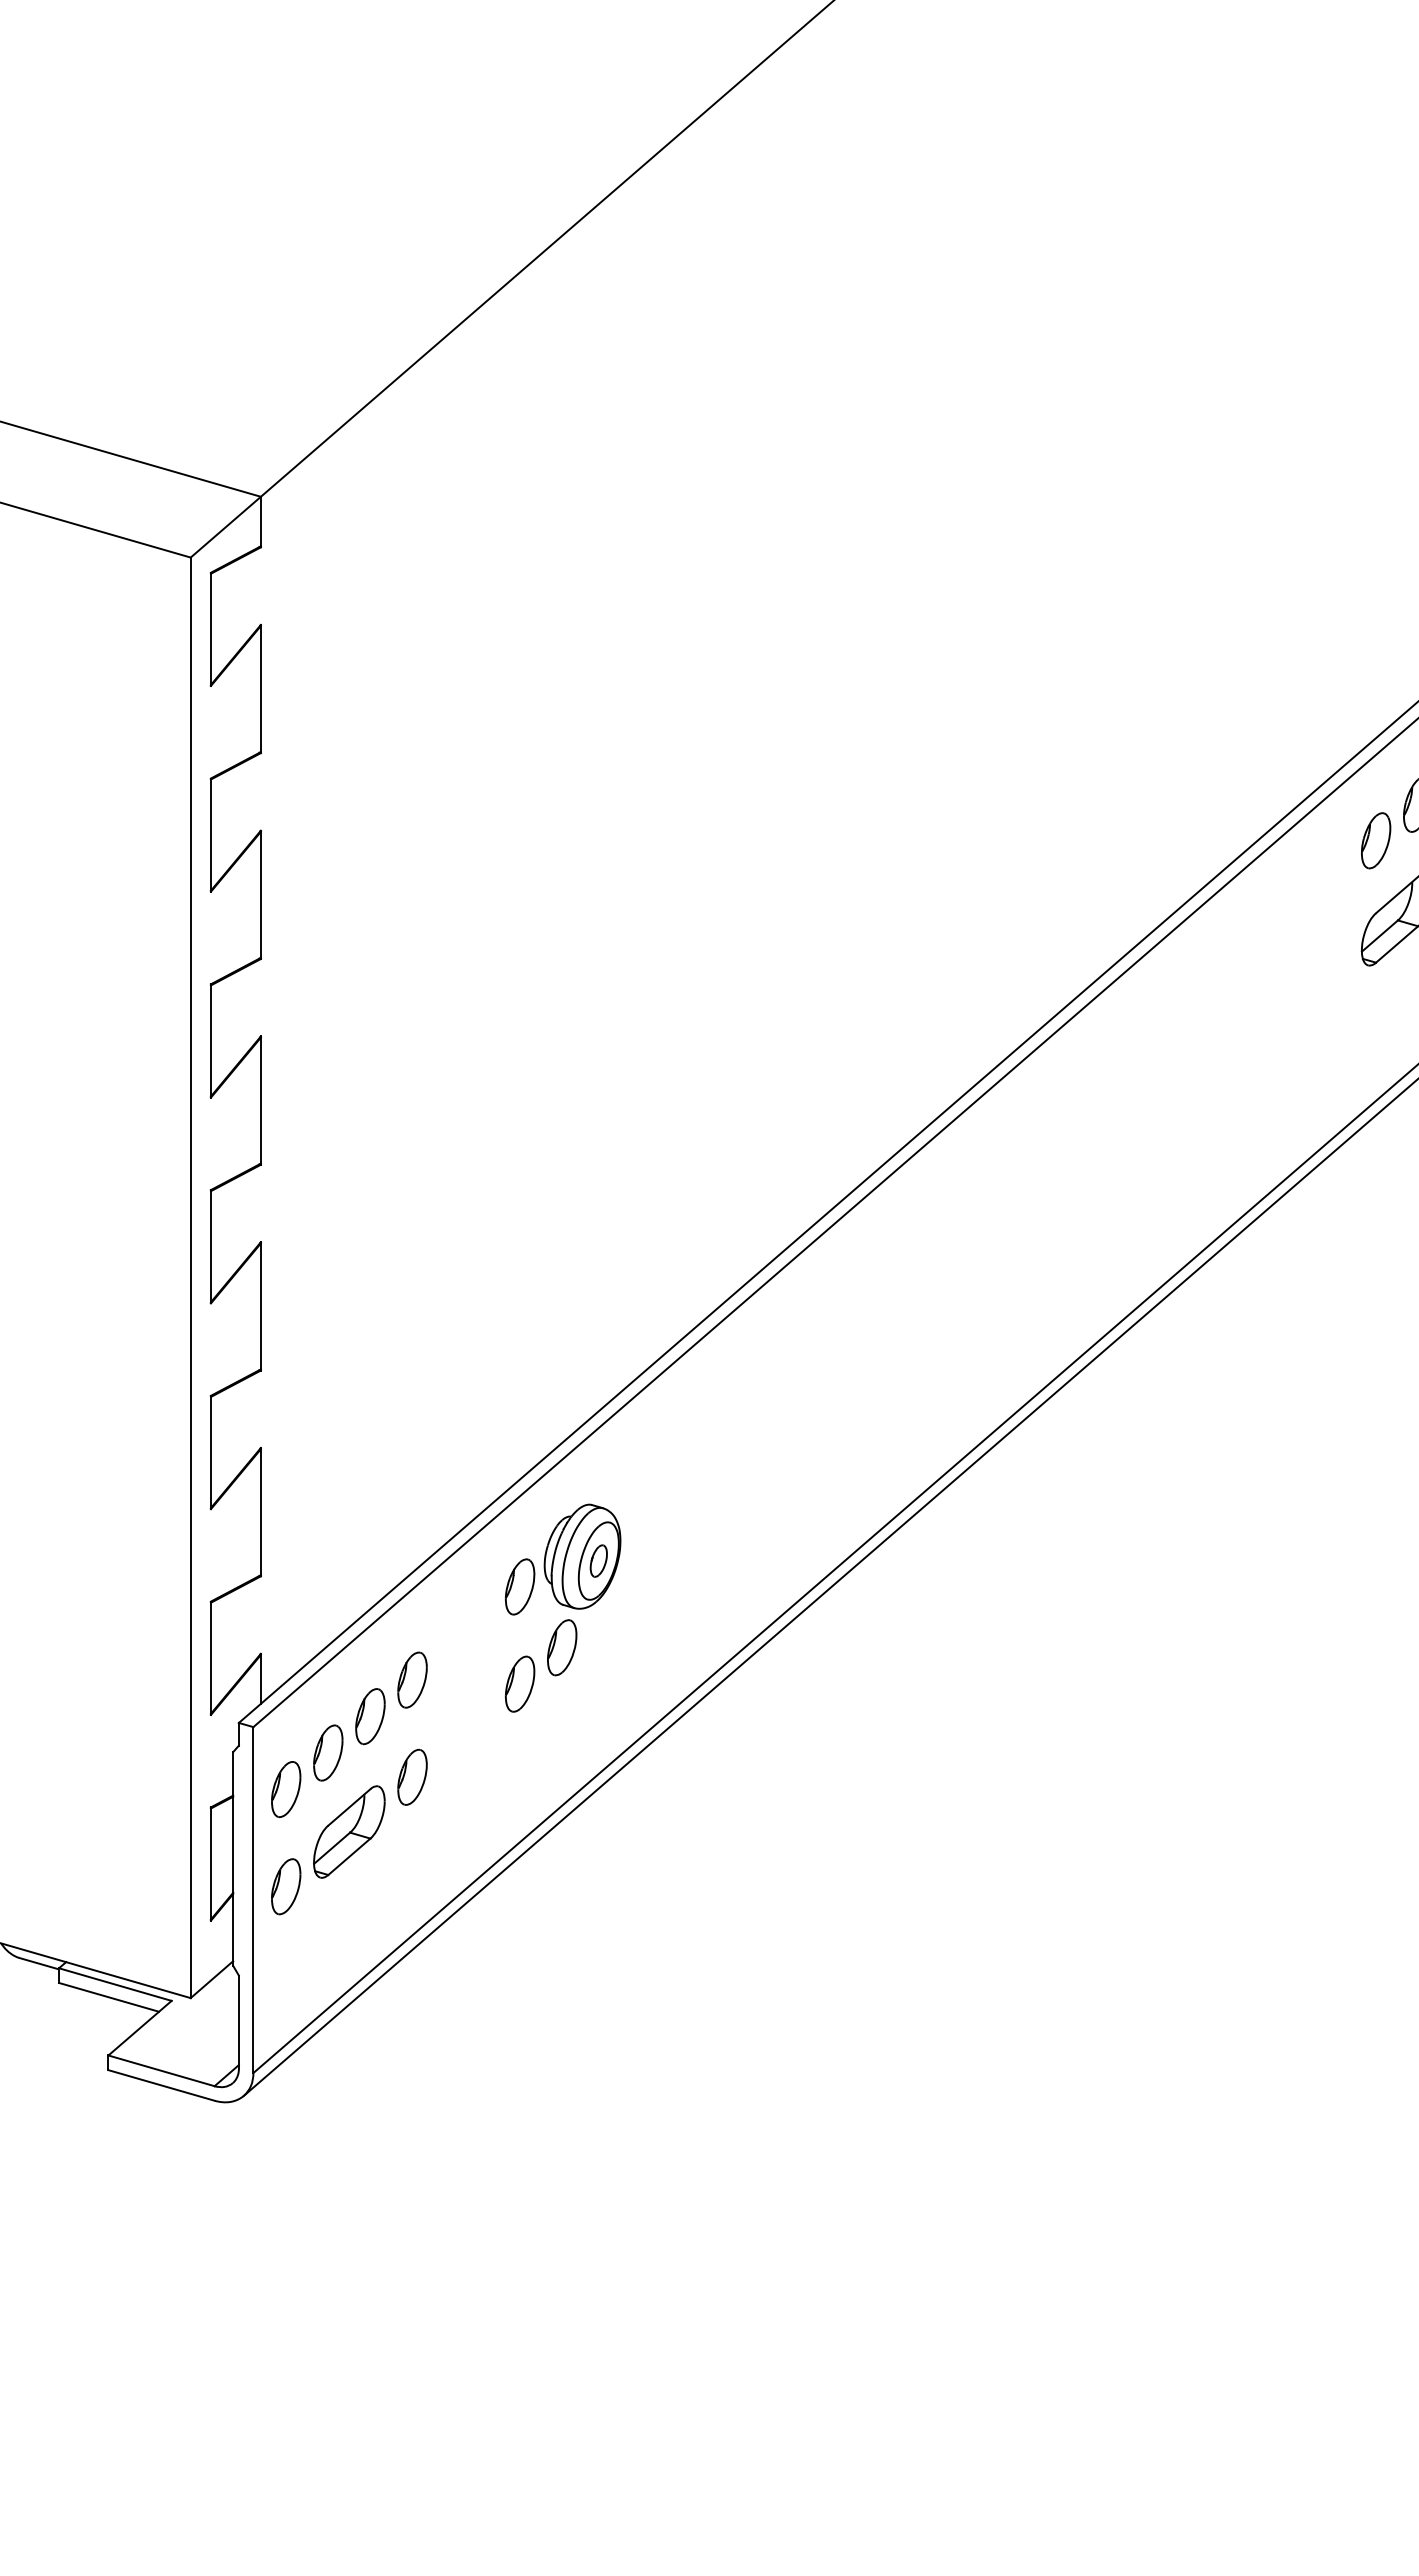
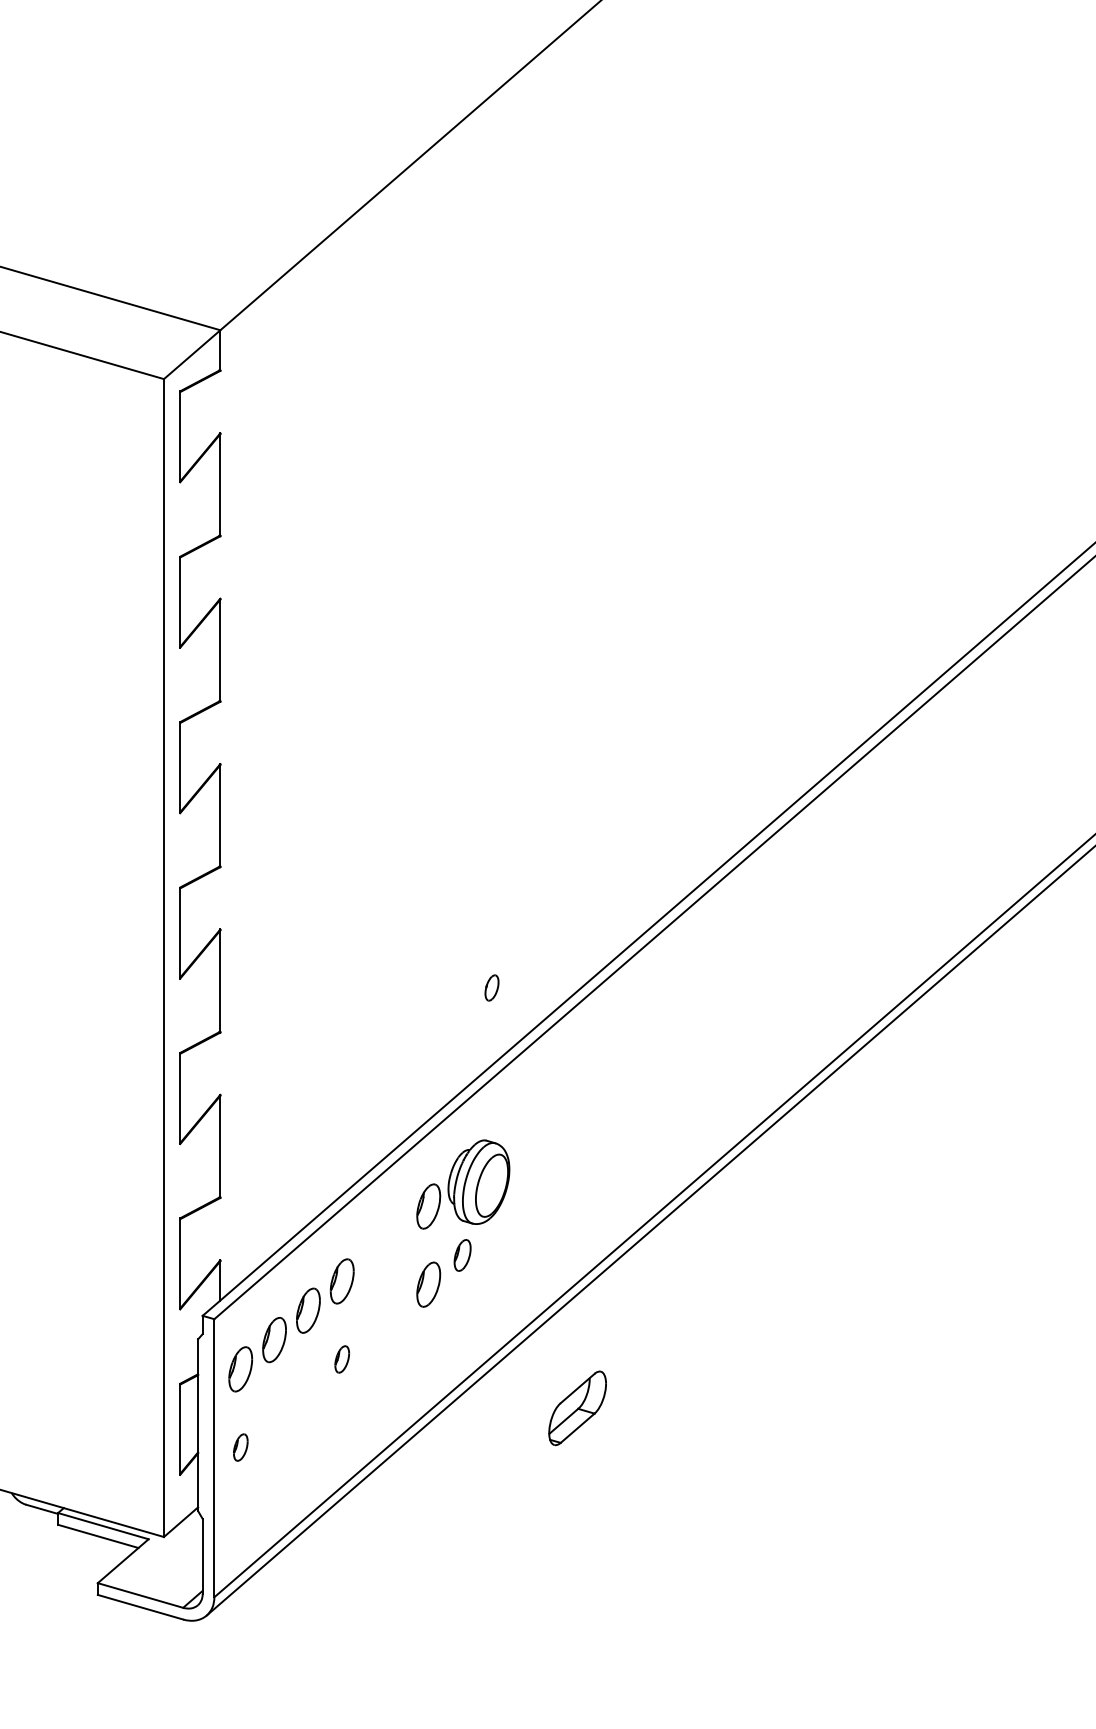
part: (598, 1560) -> (491, 987), moved
part: (562, 1647) -> (462, 1255), size x0.7
part: (412, 1776) -> (342, 1358), size x0.6
part: (349, 1831) -> (577, 1407), moved
part: (286, 1886) -> (240, 1447), size x0.6

